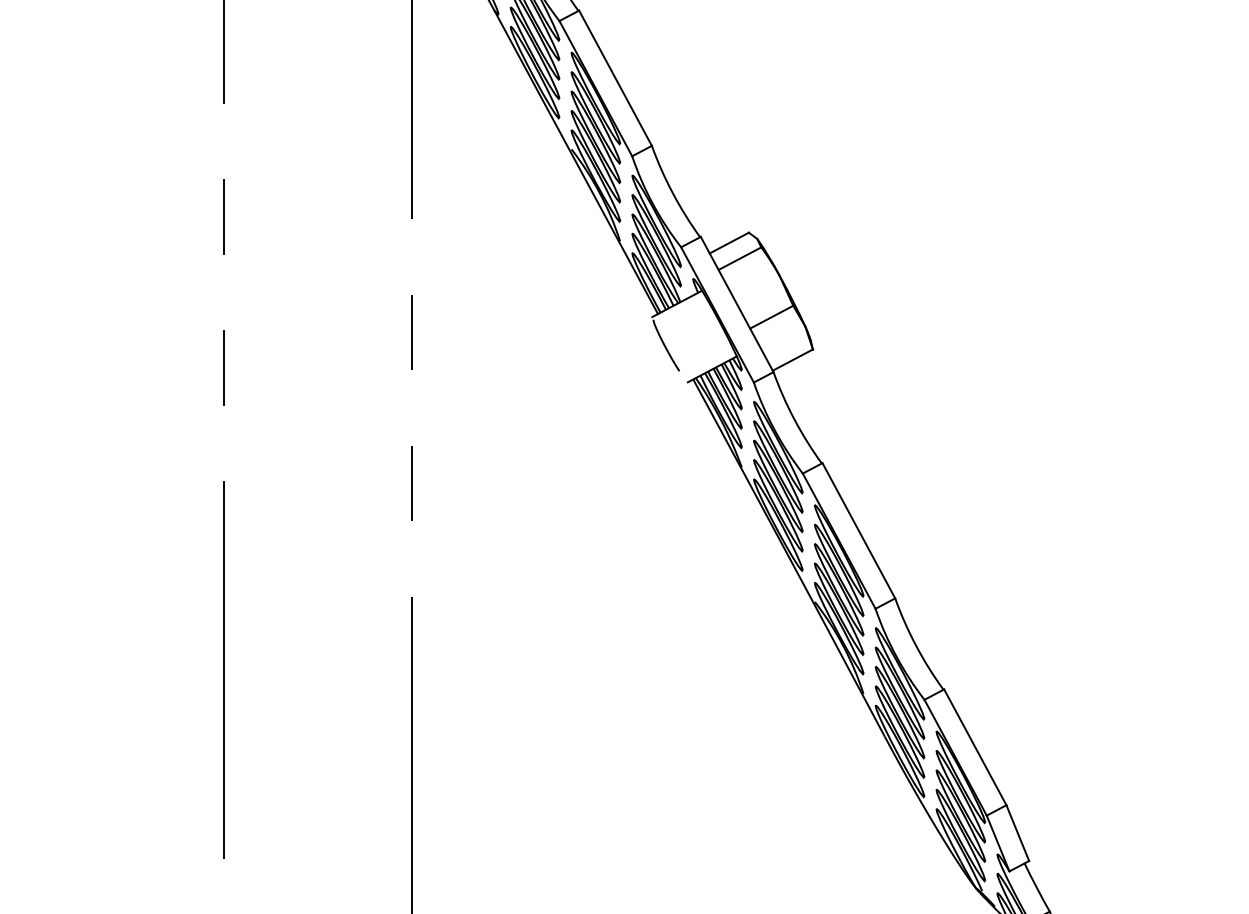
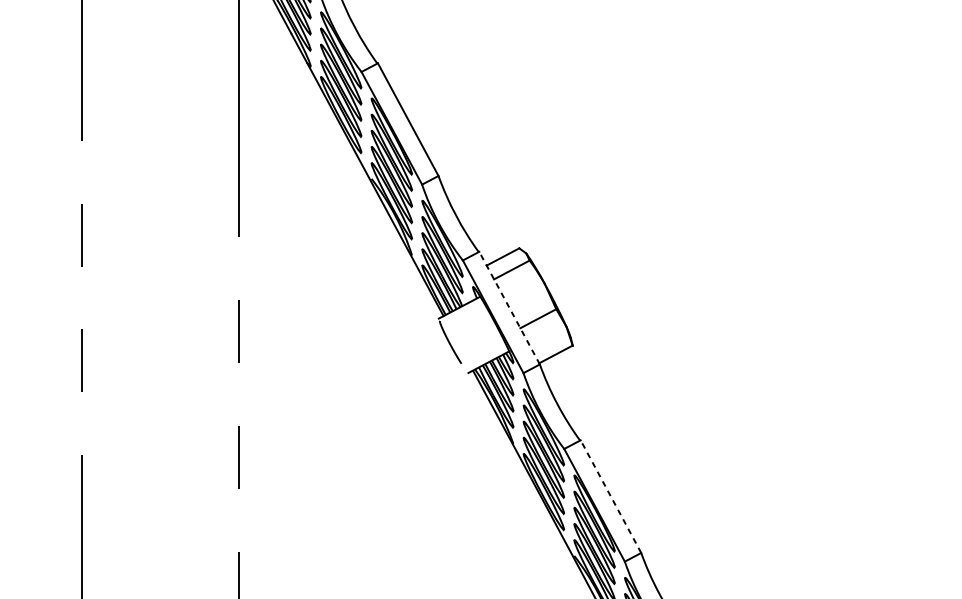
line: (737, 304) -> (509, 308), solid -> dashed
line: (858, 530) -> (610, 496), solid -> dashed

